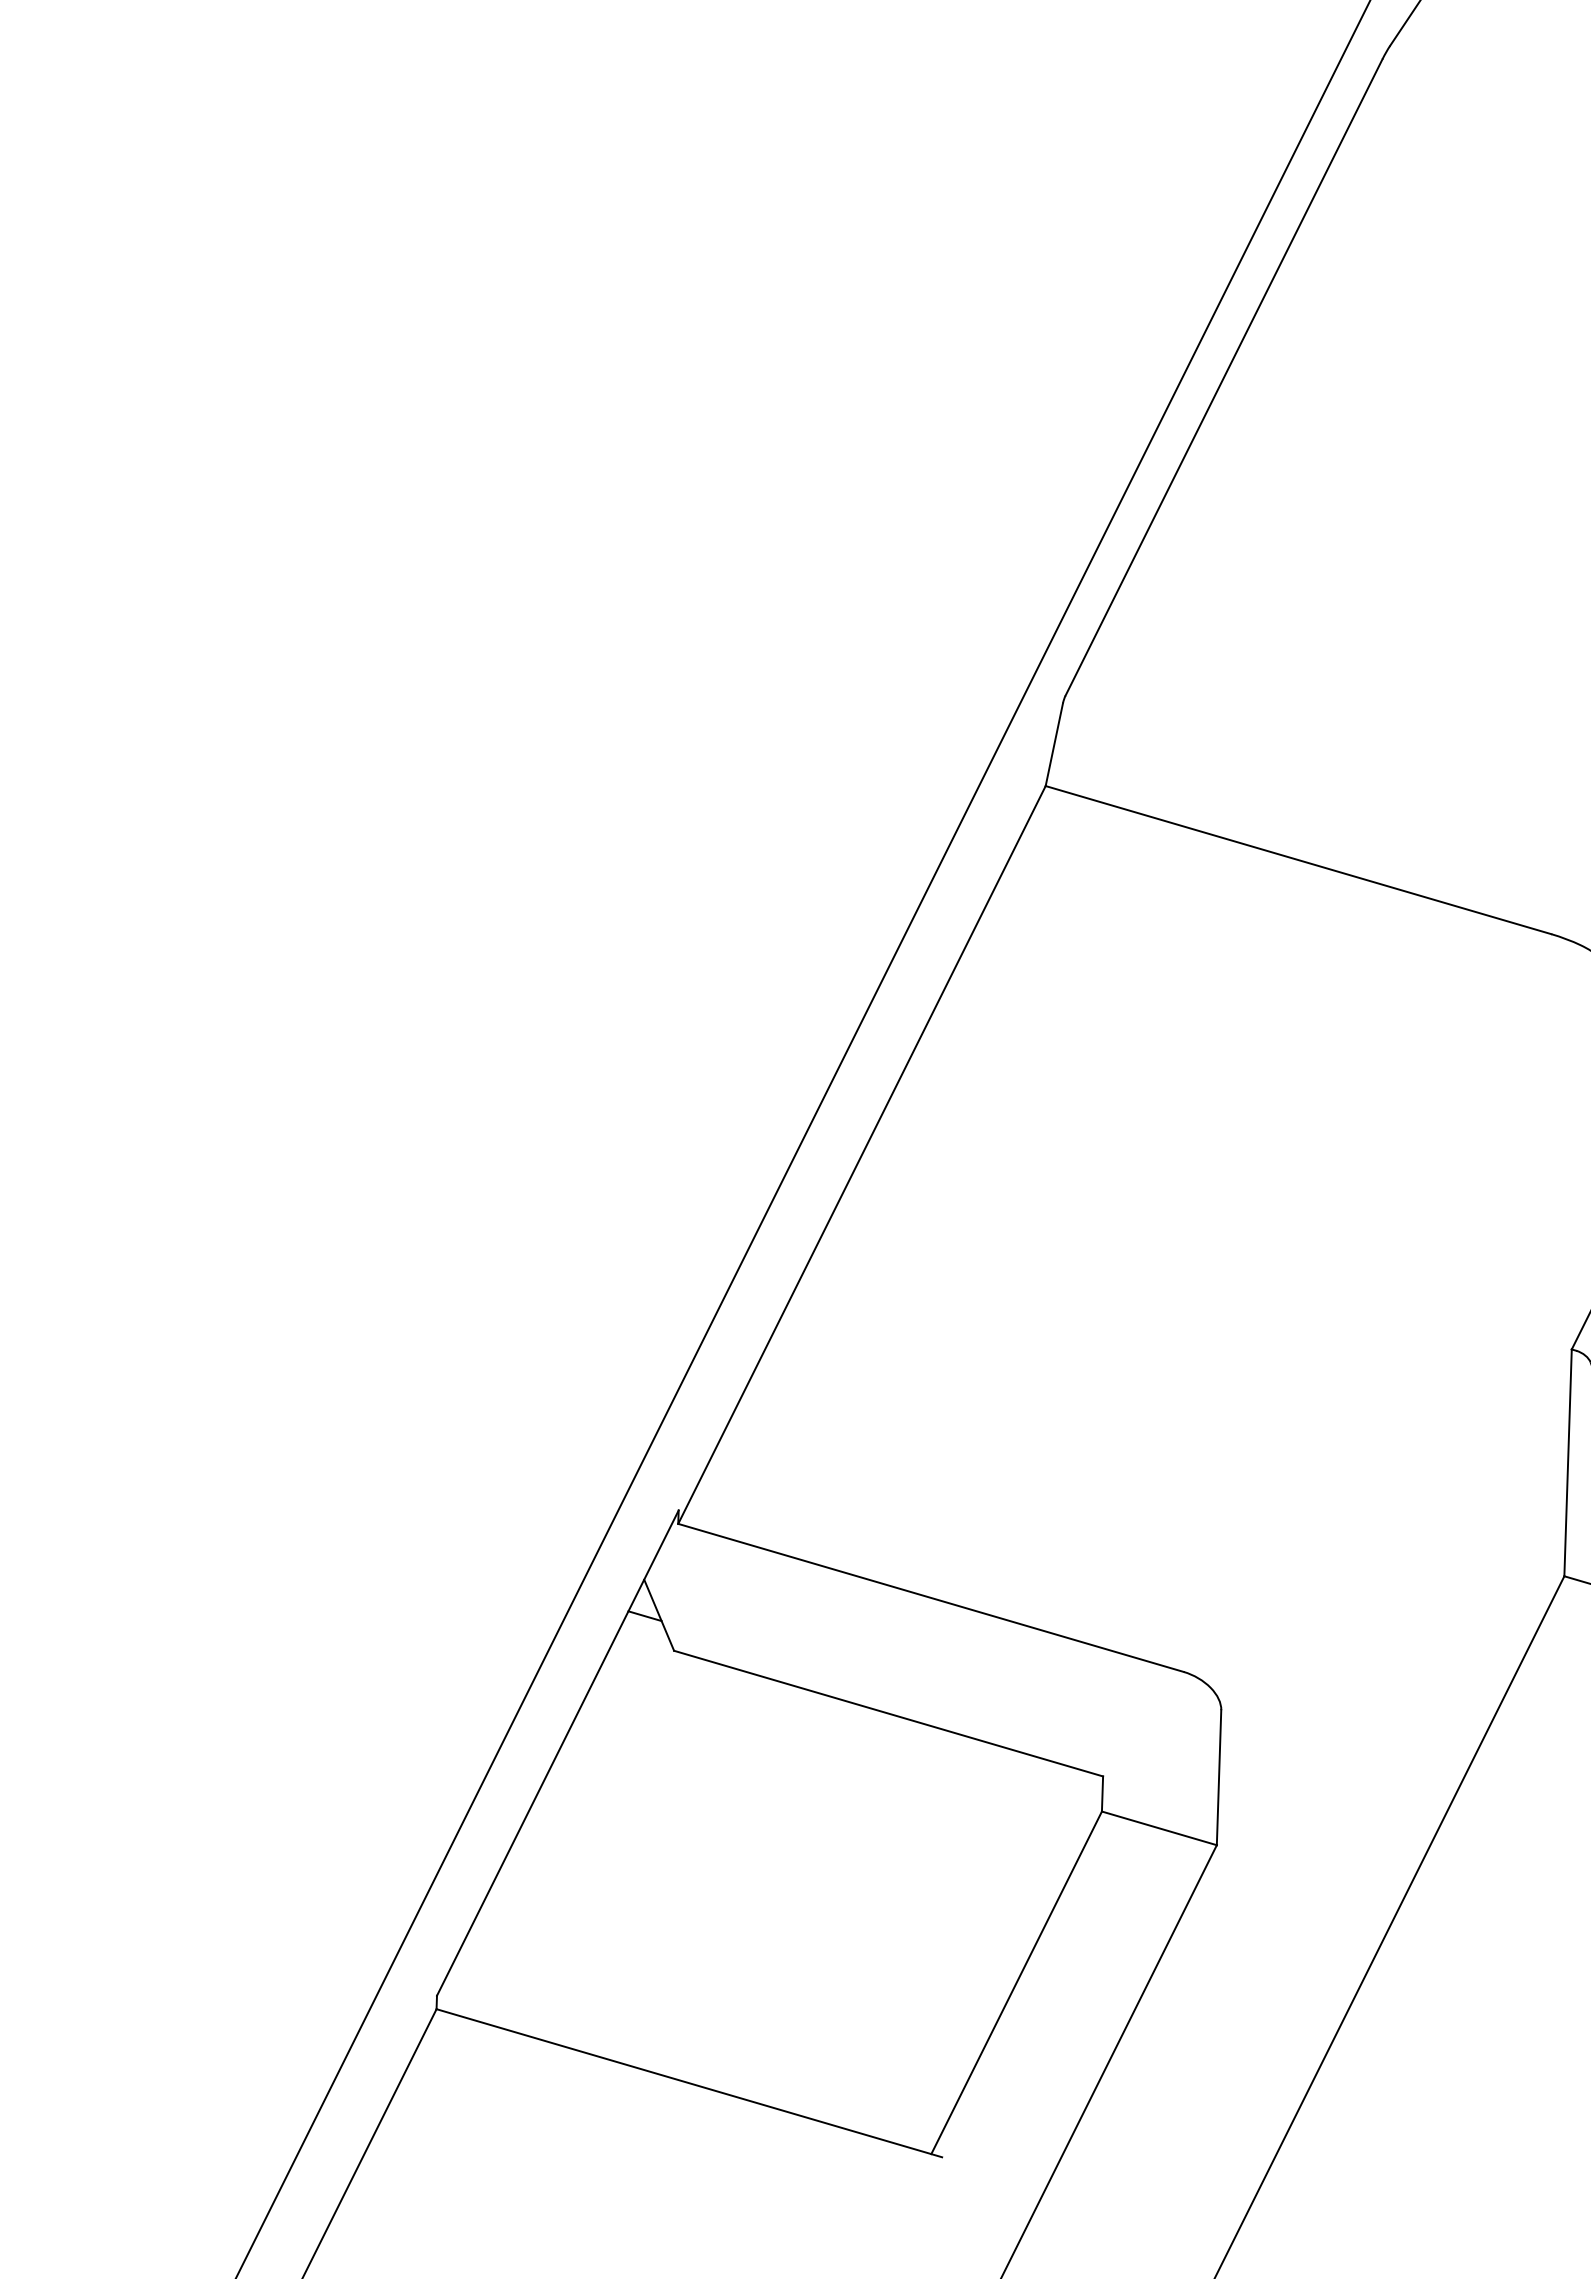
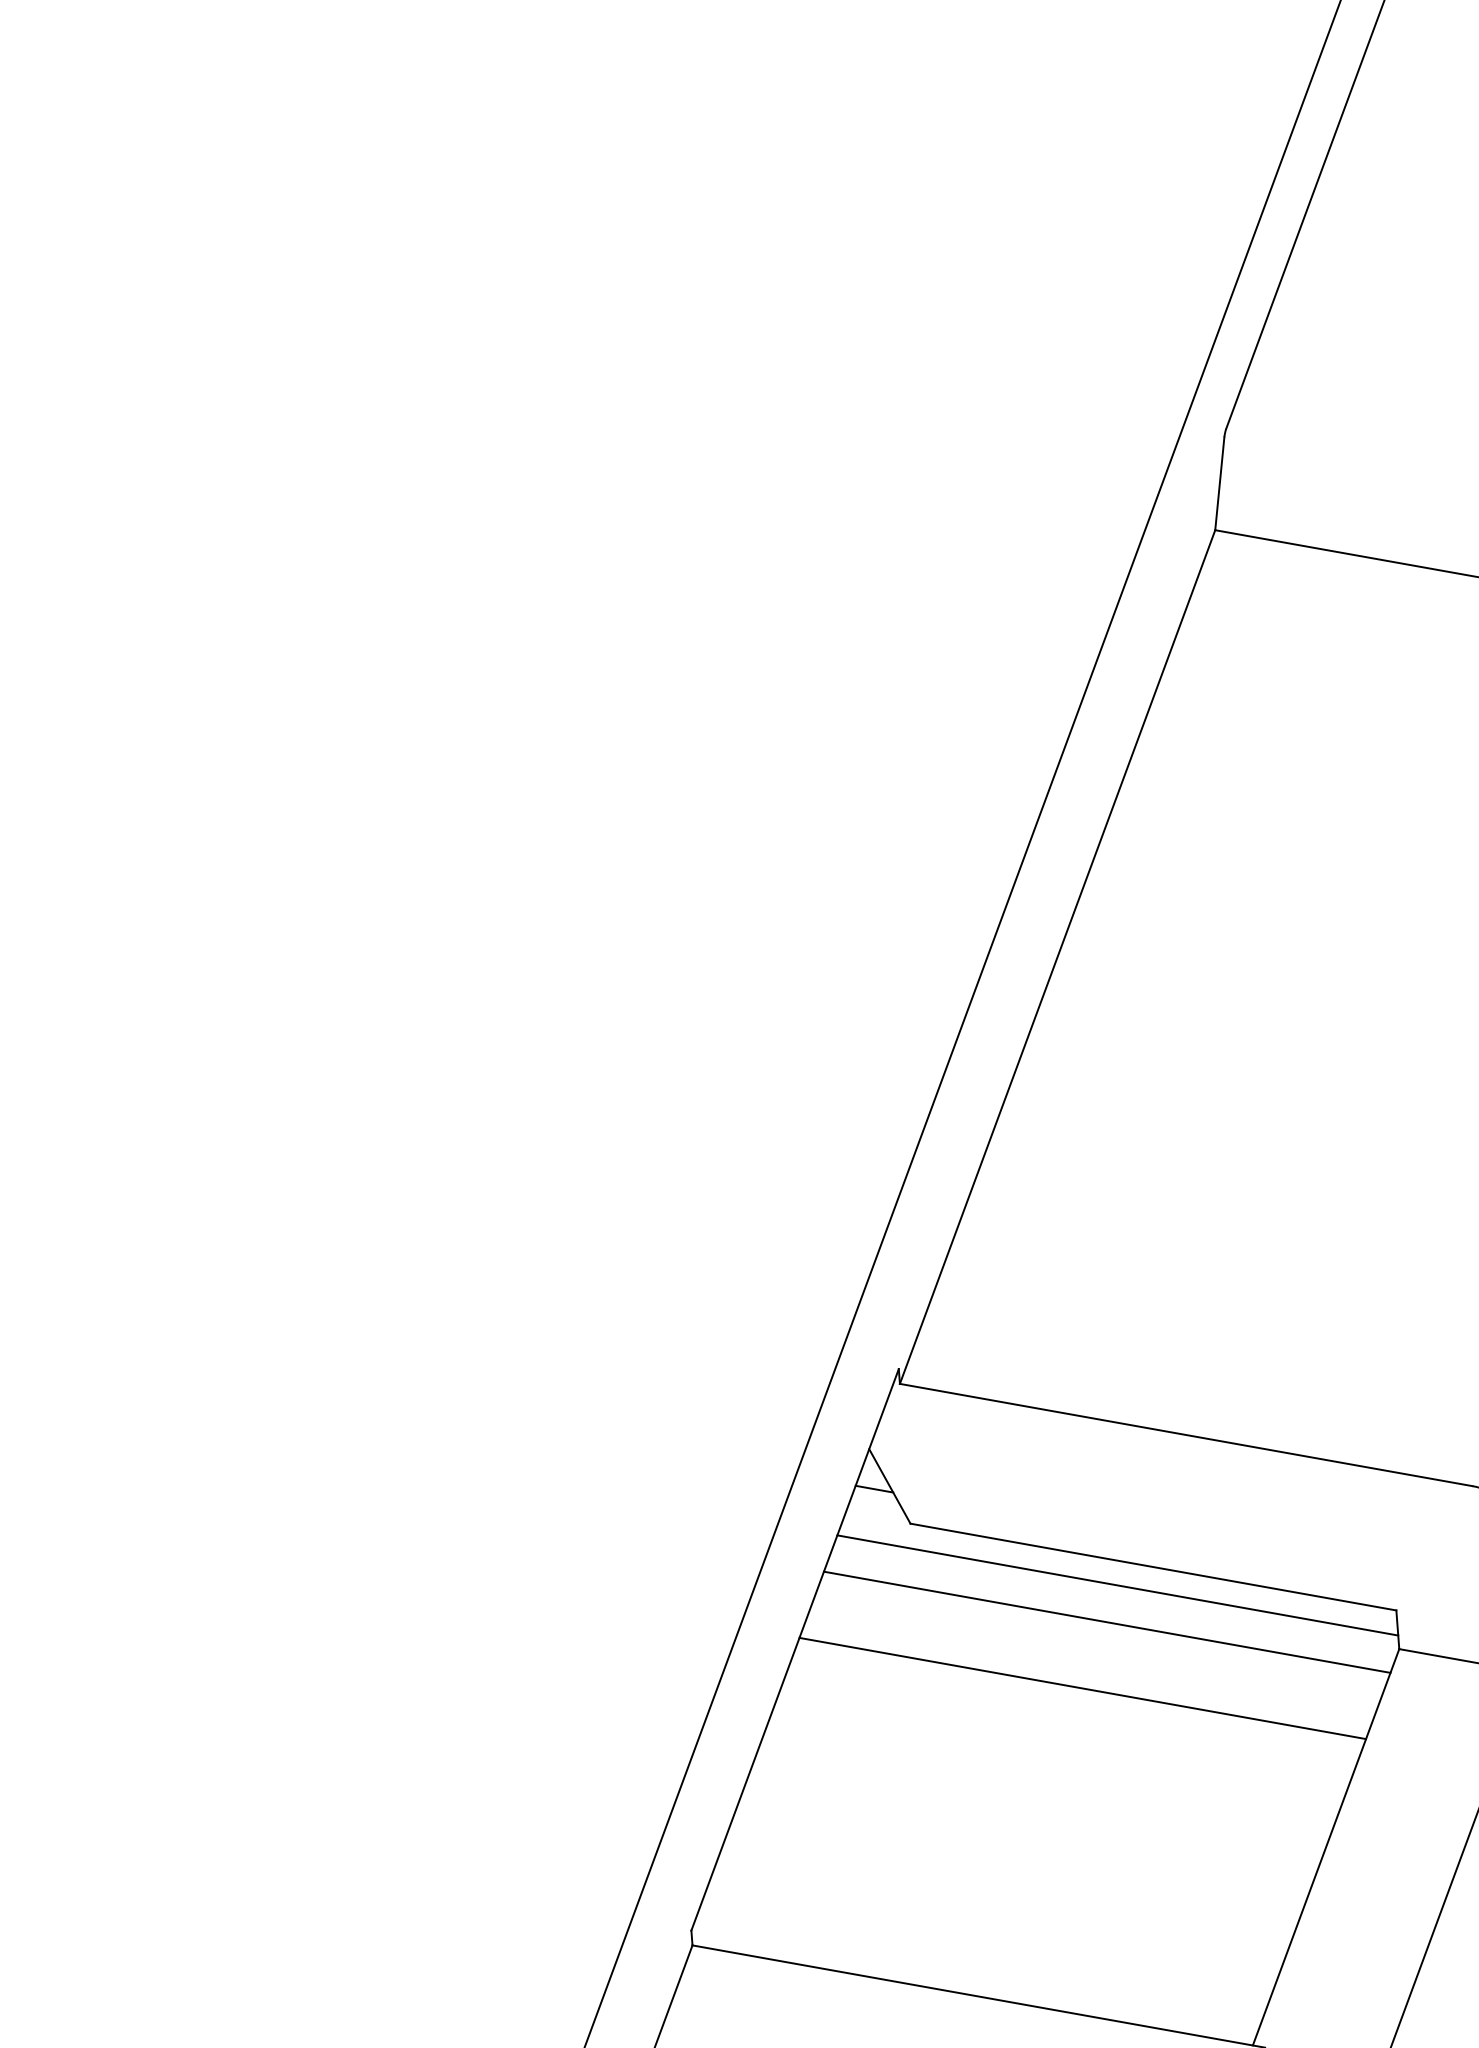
line: (854, 1726) -> (1117, 1585), added
line: (841, 1758) -> (1107, 1621), added
line: (813, 1815) -> (1083, 1687), added

